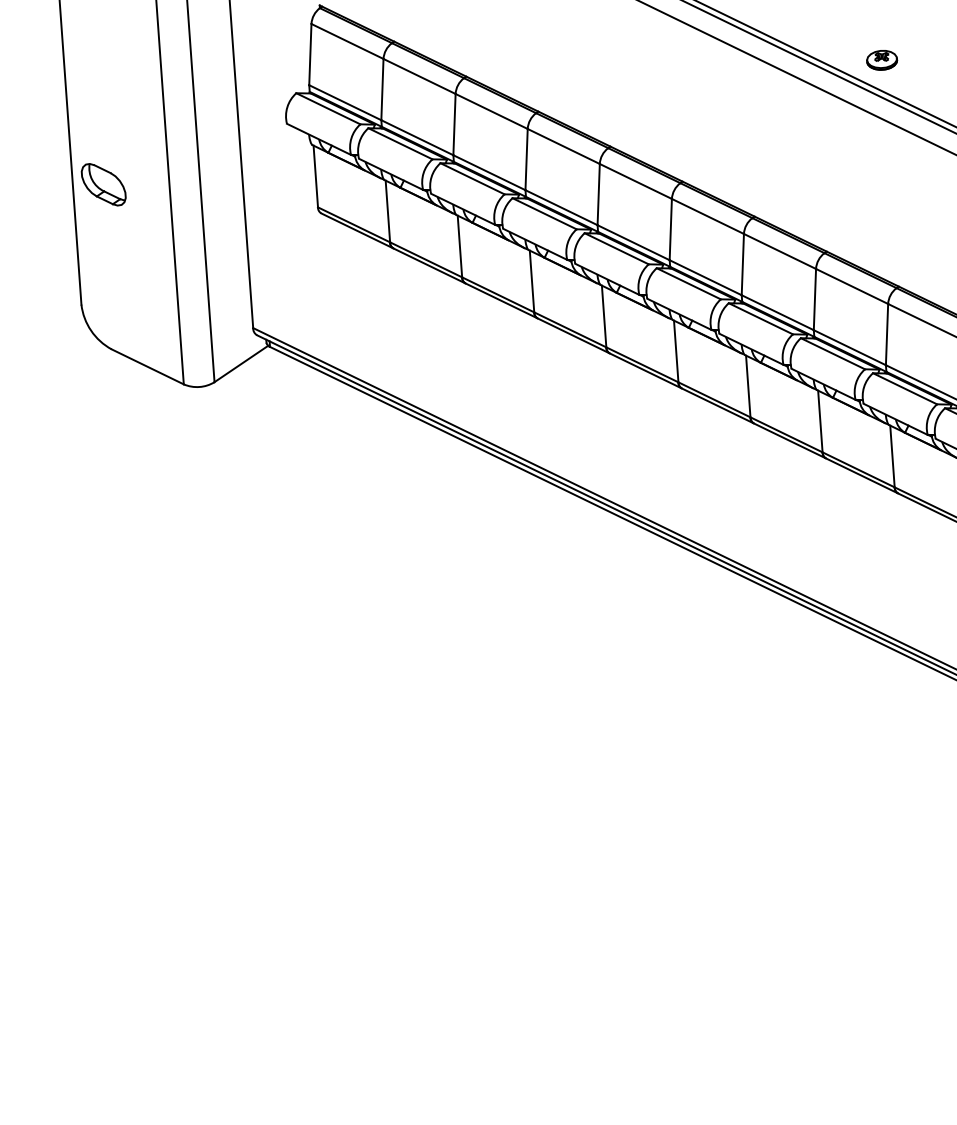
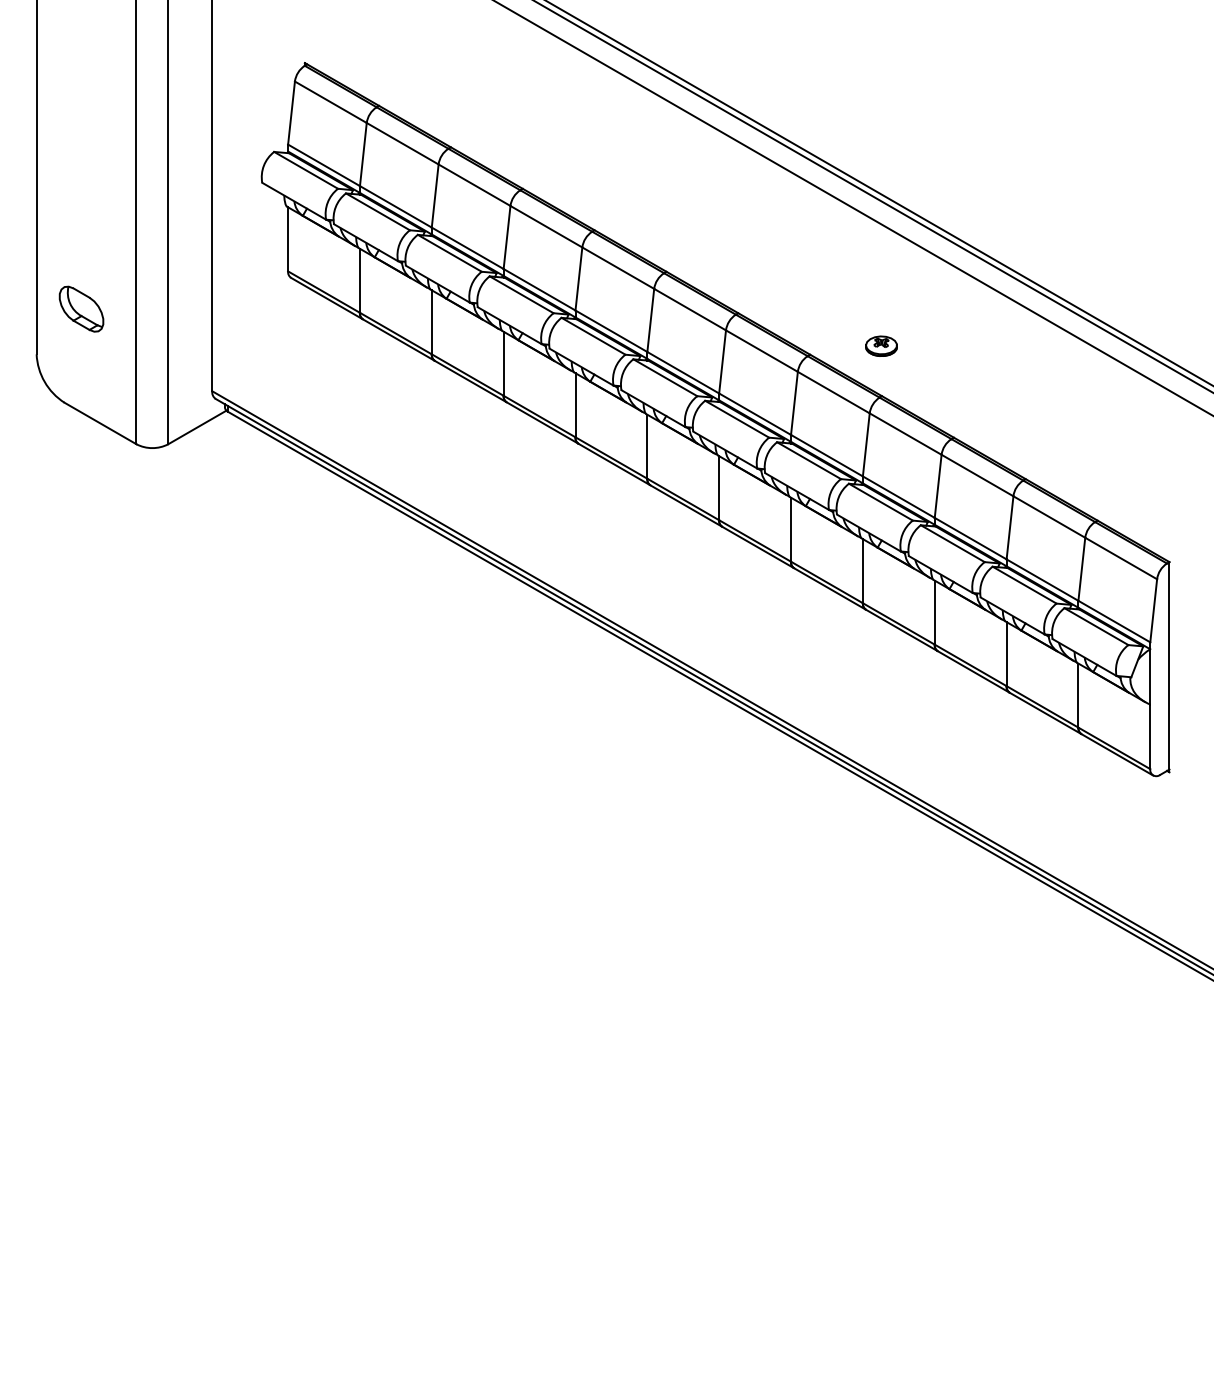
part: (882, 59) -> (881, 345), moved
part: (103, 184) -> (81, 308), moved

